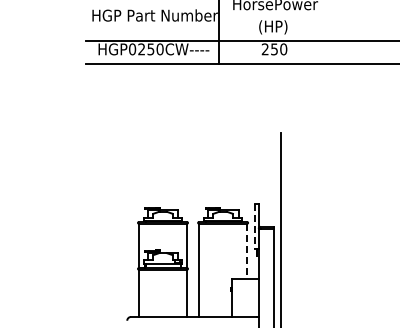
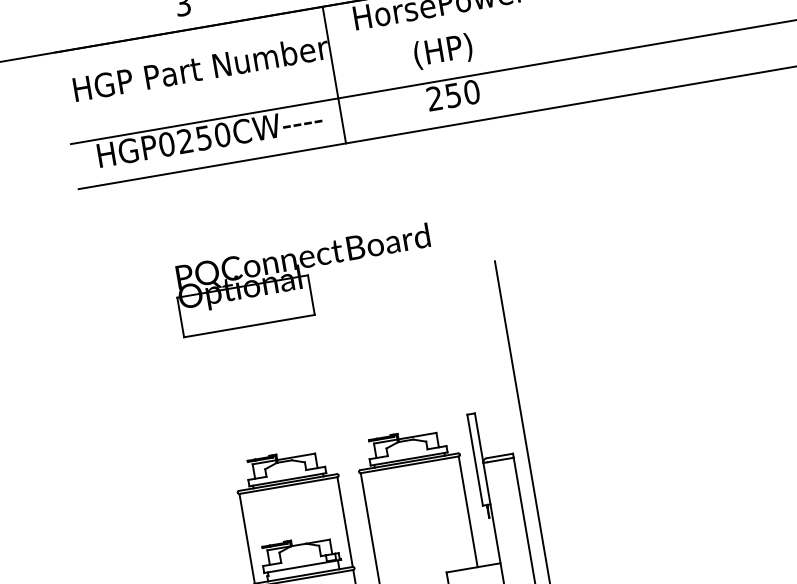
part: (187, 126) -> (304, 281), added
line: (254, 226) -> (474, 459), dashed -> solid
line: (247, 251) -> (468, 512), dashed -> solid

